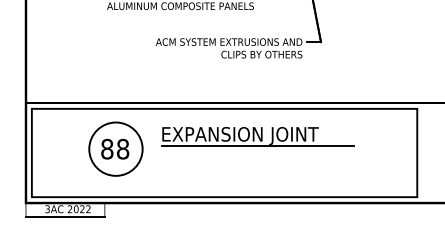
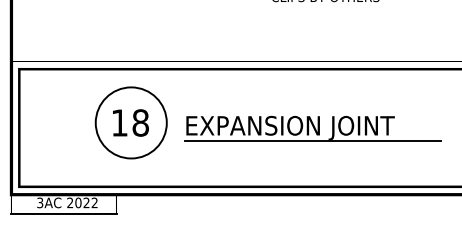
part: (257, 136) -> (313, 128), moved
text: (107, 148) -> (120, 122), 88 -> 18

